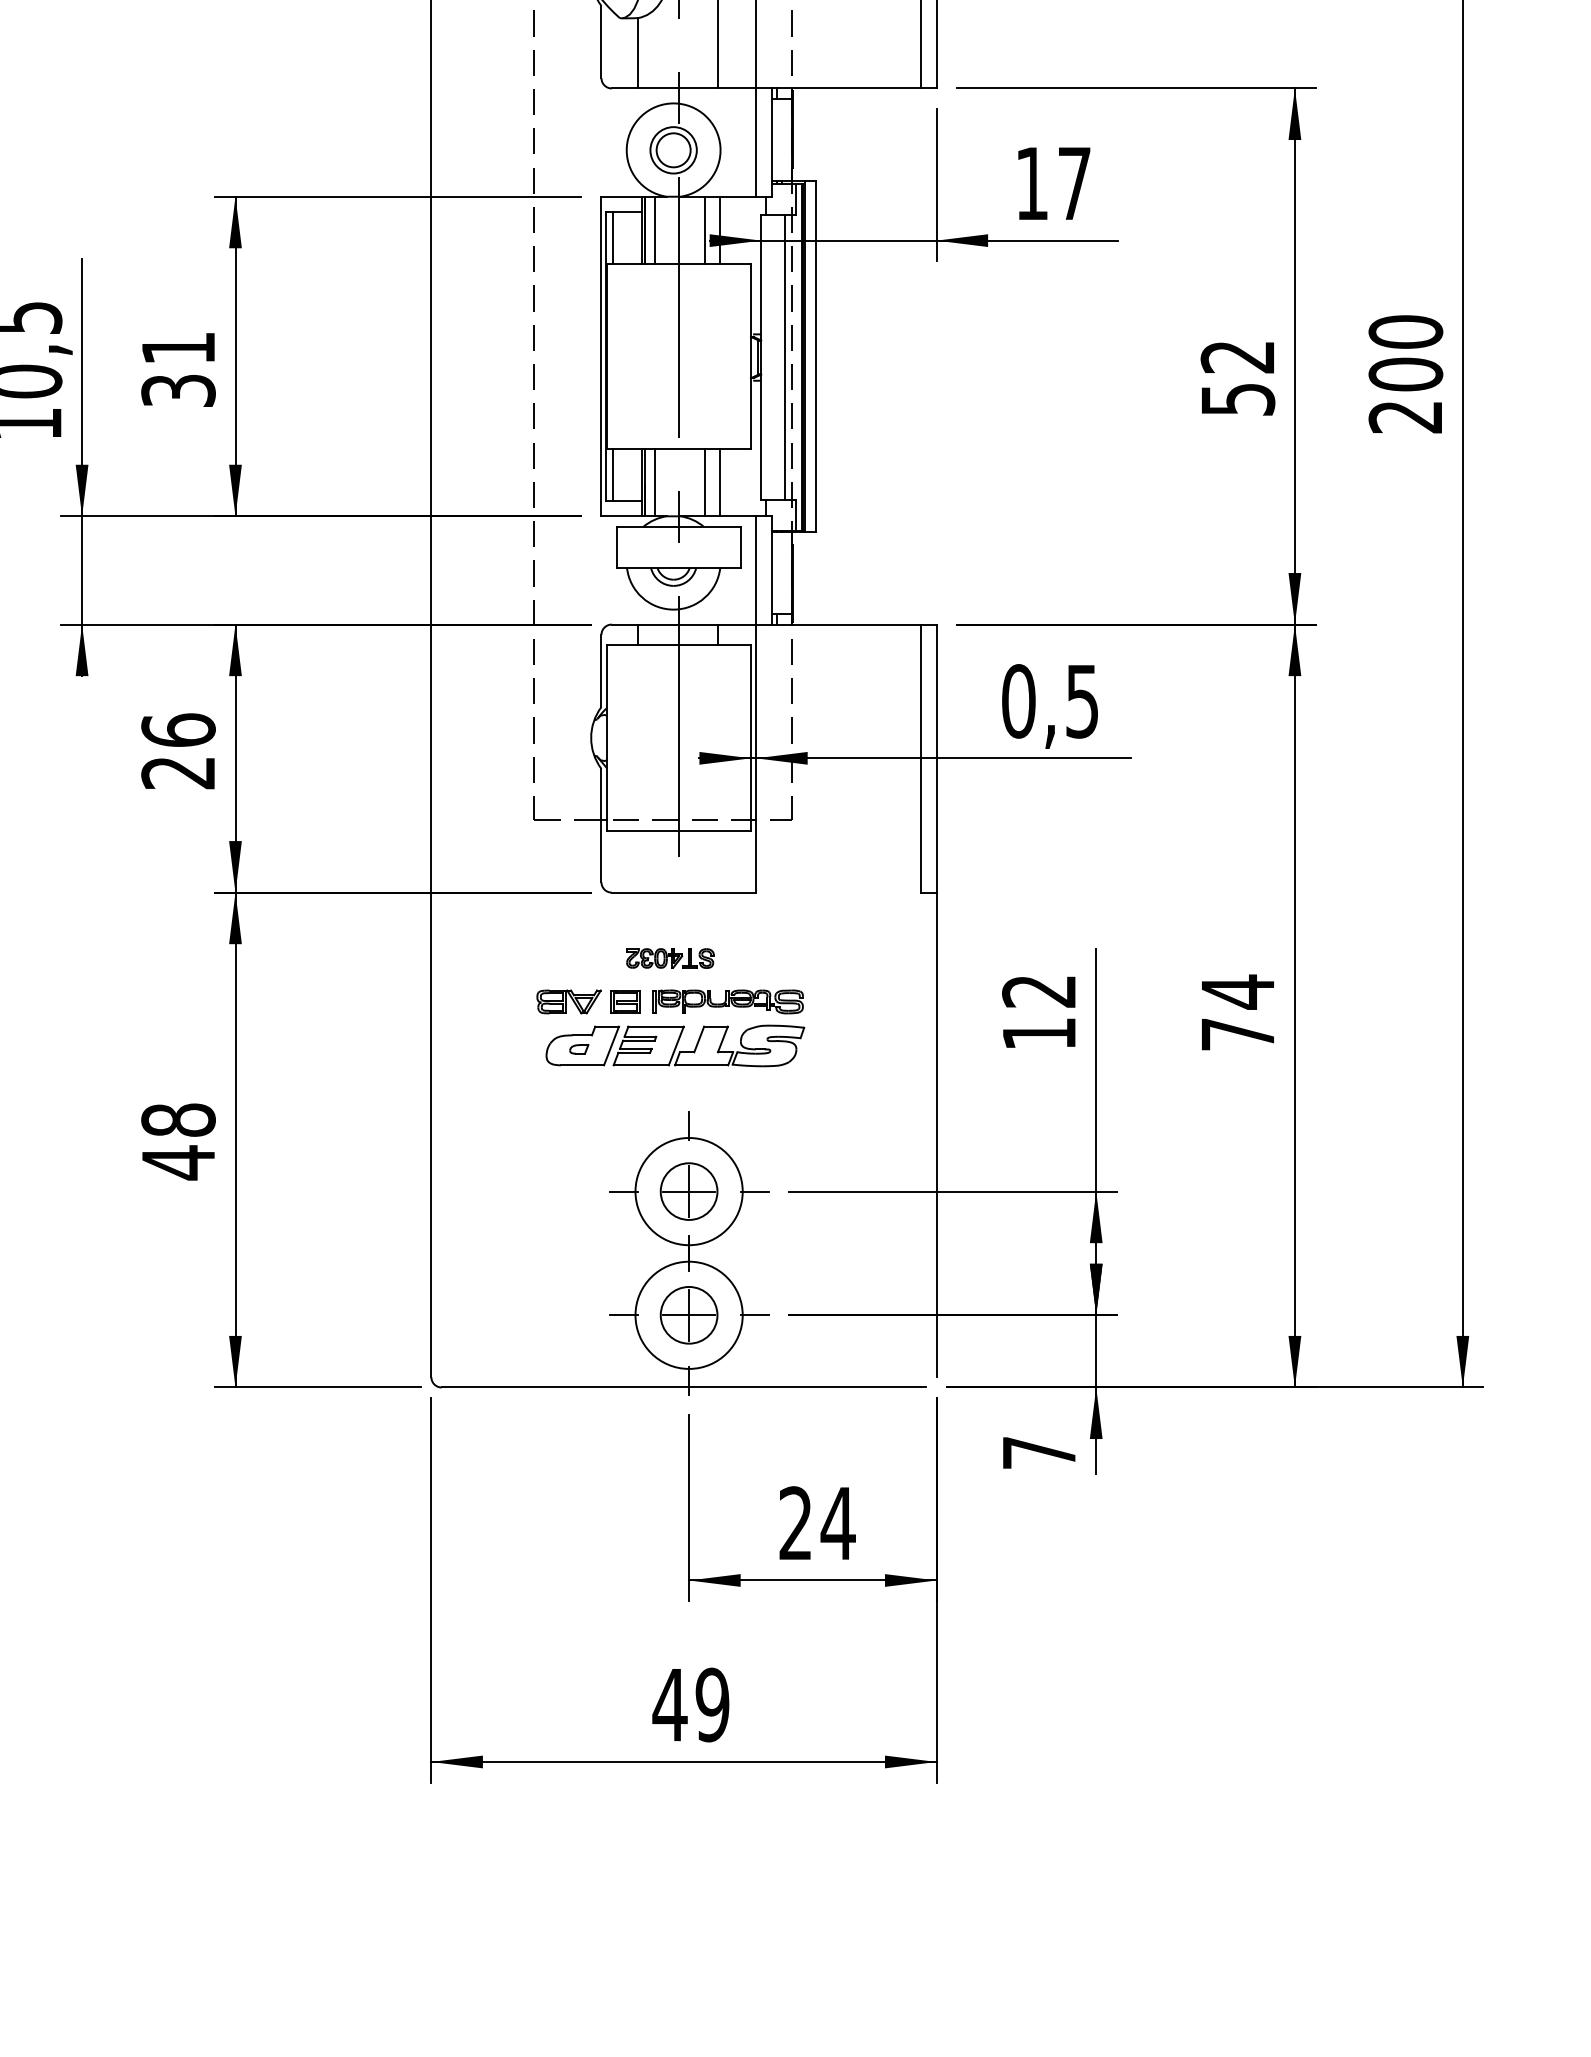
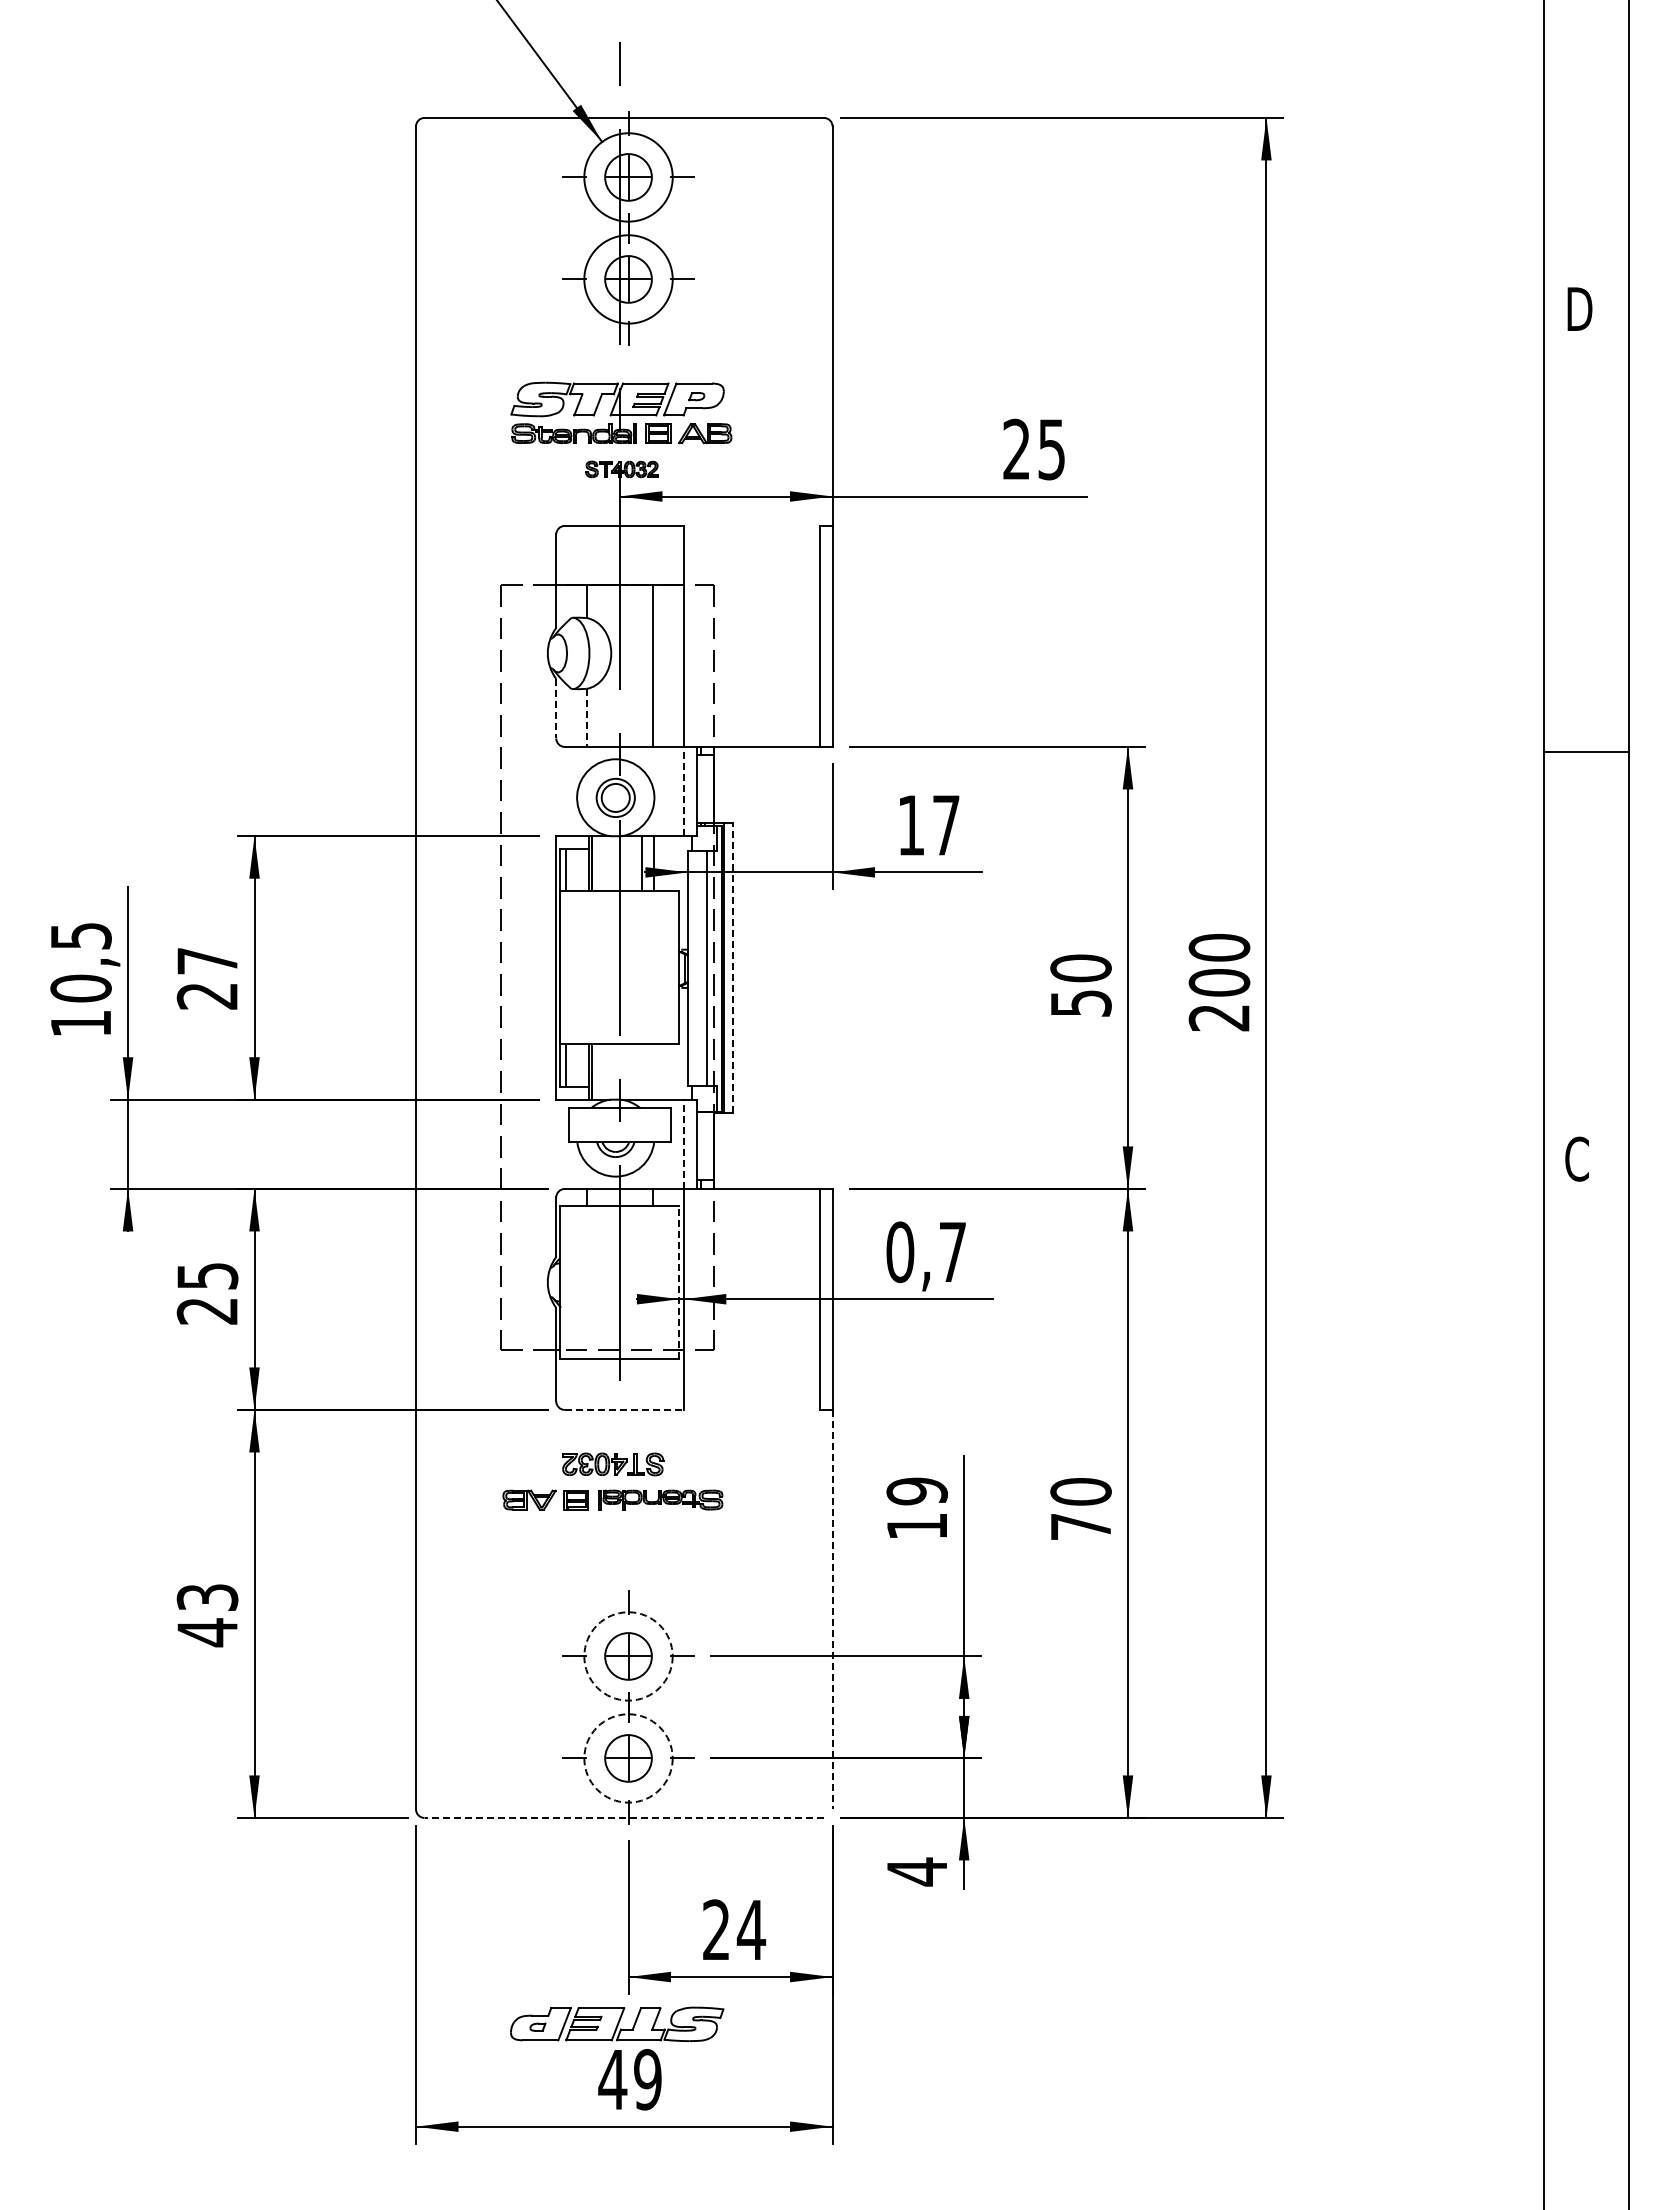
line: (601, 41) -> (556, 708), solid -> dashed
line: (638, 53) -> (586, 718), solid -> dashed
line: (755, 142) -> (683, 791), solid -> dashed
line: (655, 229) -> (600, 863), removed
line: (816, 355) -> (733, 967), solid -> dashed
text: (1237, 357) -> (1080, 968), 52 -> 50
text: (178, 369) -> (207, 978), 31 -> 27
line: (655, 482) -> (600, 1071), removed
line: (704, 482) -> (641, 1071), removed
line: (720, 482) -> (654, 1071), removed
line: (755, 570) -> (683, 1144), solid -> dashed
text: (1082, 701) -> (952, 1252), 0,5 -> 0,7
text: (178, 729) -> (207, 1275), 26 -> 25
line: (750, 736) -> (679, 1281), solid -> dashed
line: (684, 892) -> (624, 1409), solid -> dashed
part: (669, 957) -> (612, 1463), size x1.4
text: (1039, 991) -> (917, 1491), 12 -> 19
text: (1237, 991) -> (1080, 1491), 74 -> 70
part: (675, 1044) -> (617, 2023), moved
text: (178, 1120) -> (207, 1597), 48 -> 43
line: (936, 1134) -> (832, 1609), solid -> dashed
circle: (689, 1191) -> (628, 1656), solid -> dashed
circle: (689, 1315) -> (628, 1758), solid -> dashed
line: (684, 1386) -> (624, 1817), solid -> dashed
text: (1038, 1452) -> (916, 1871), 7 -> 4

